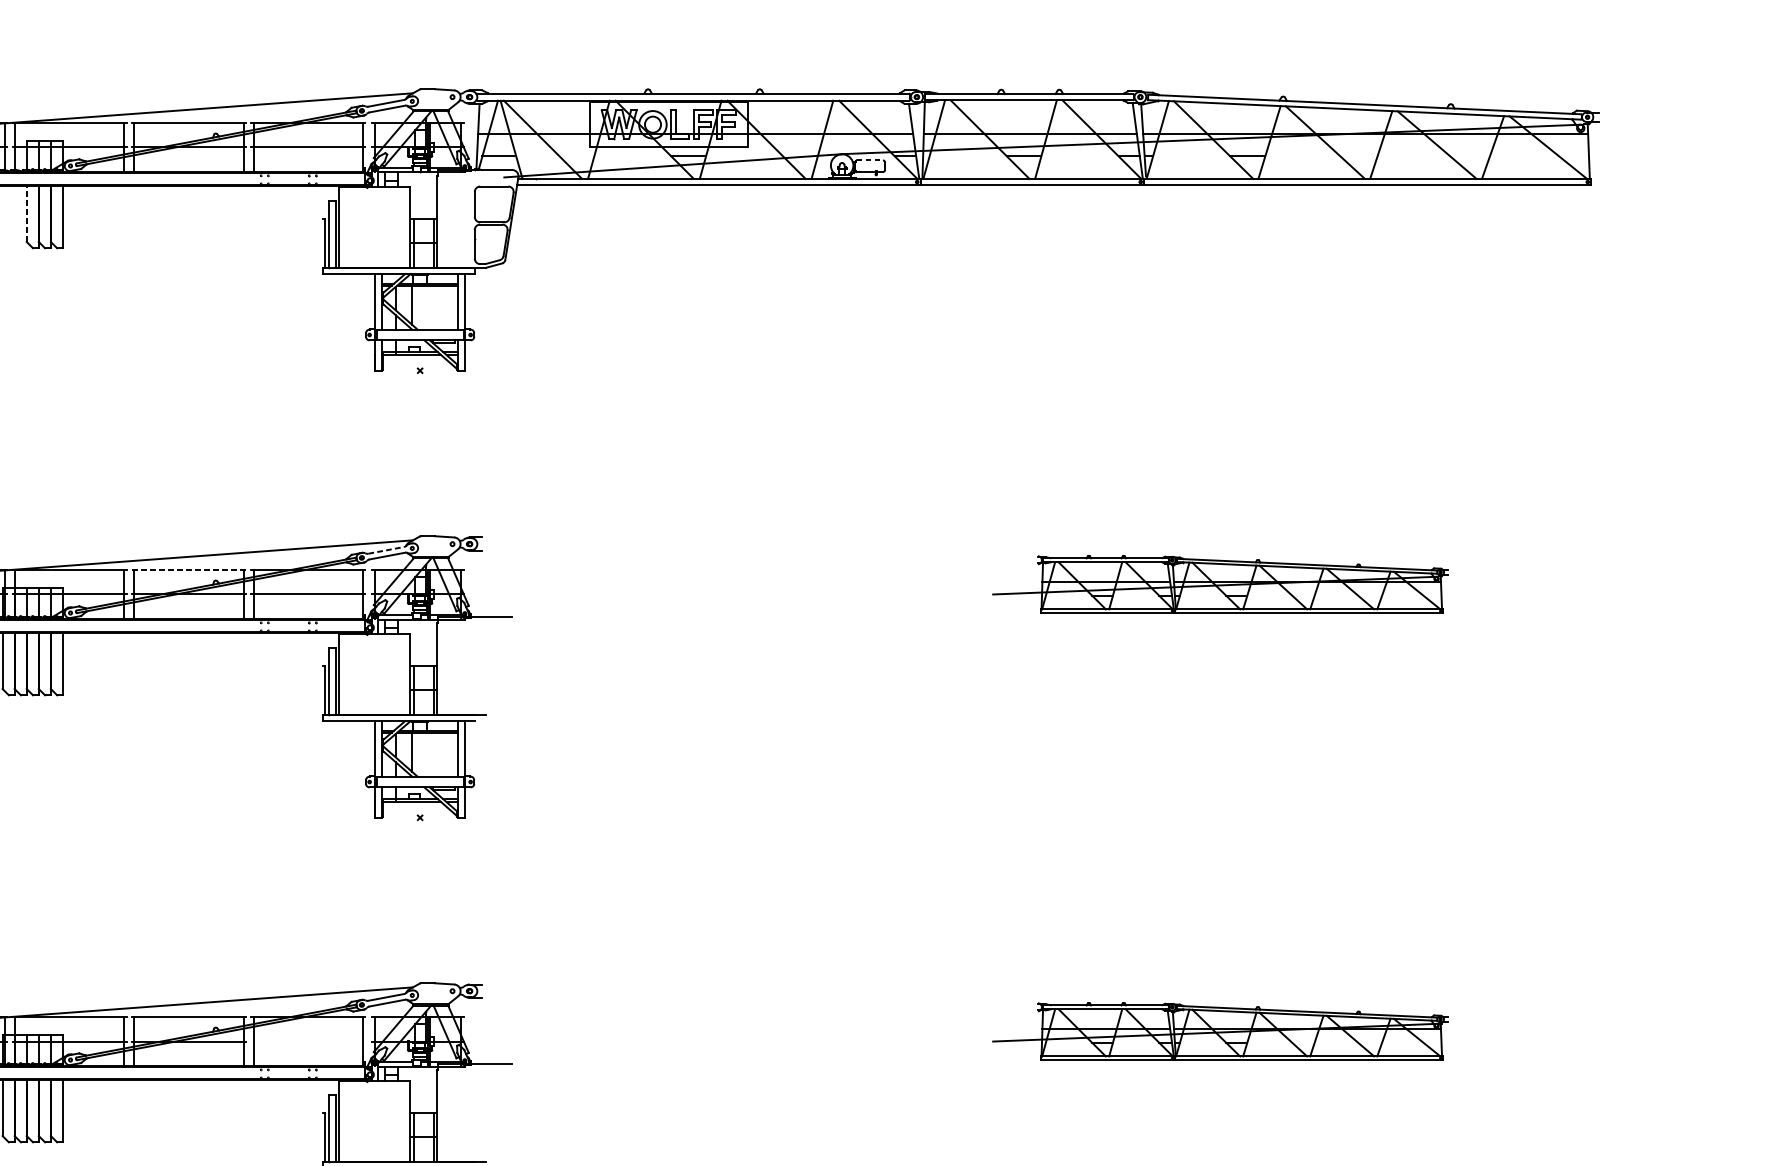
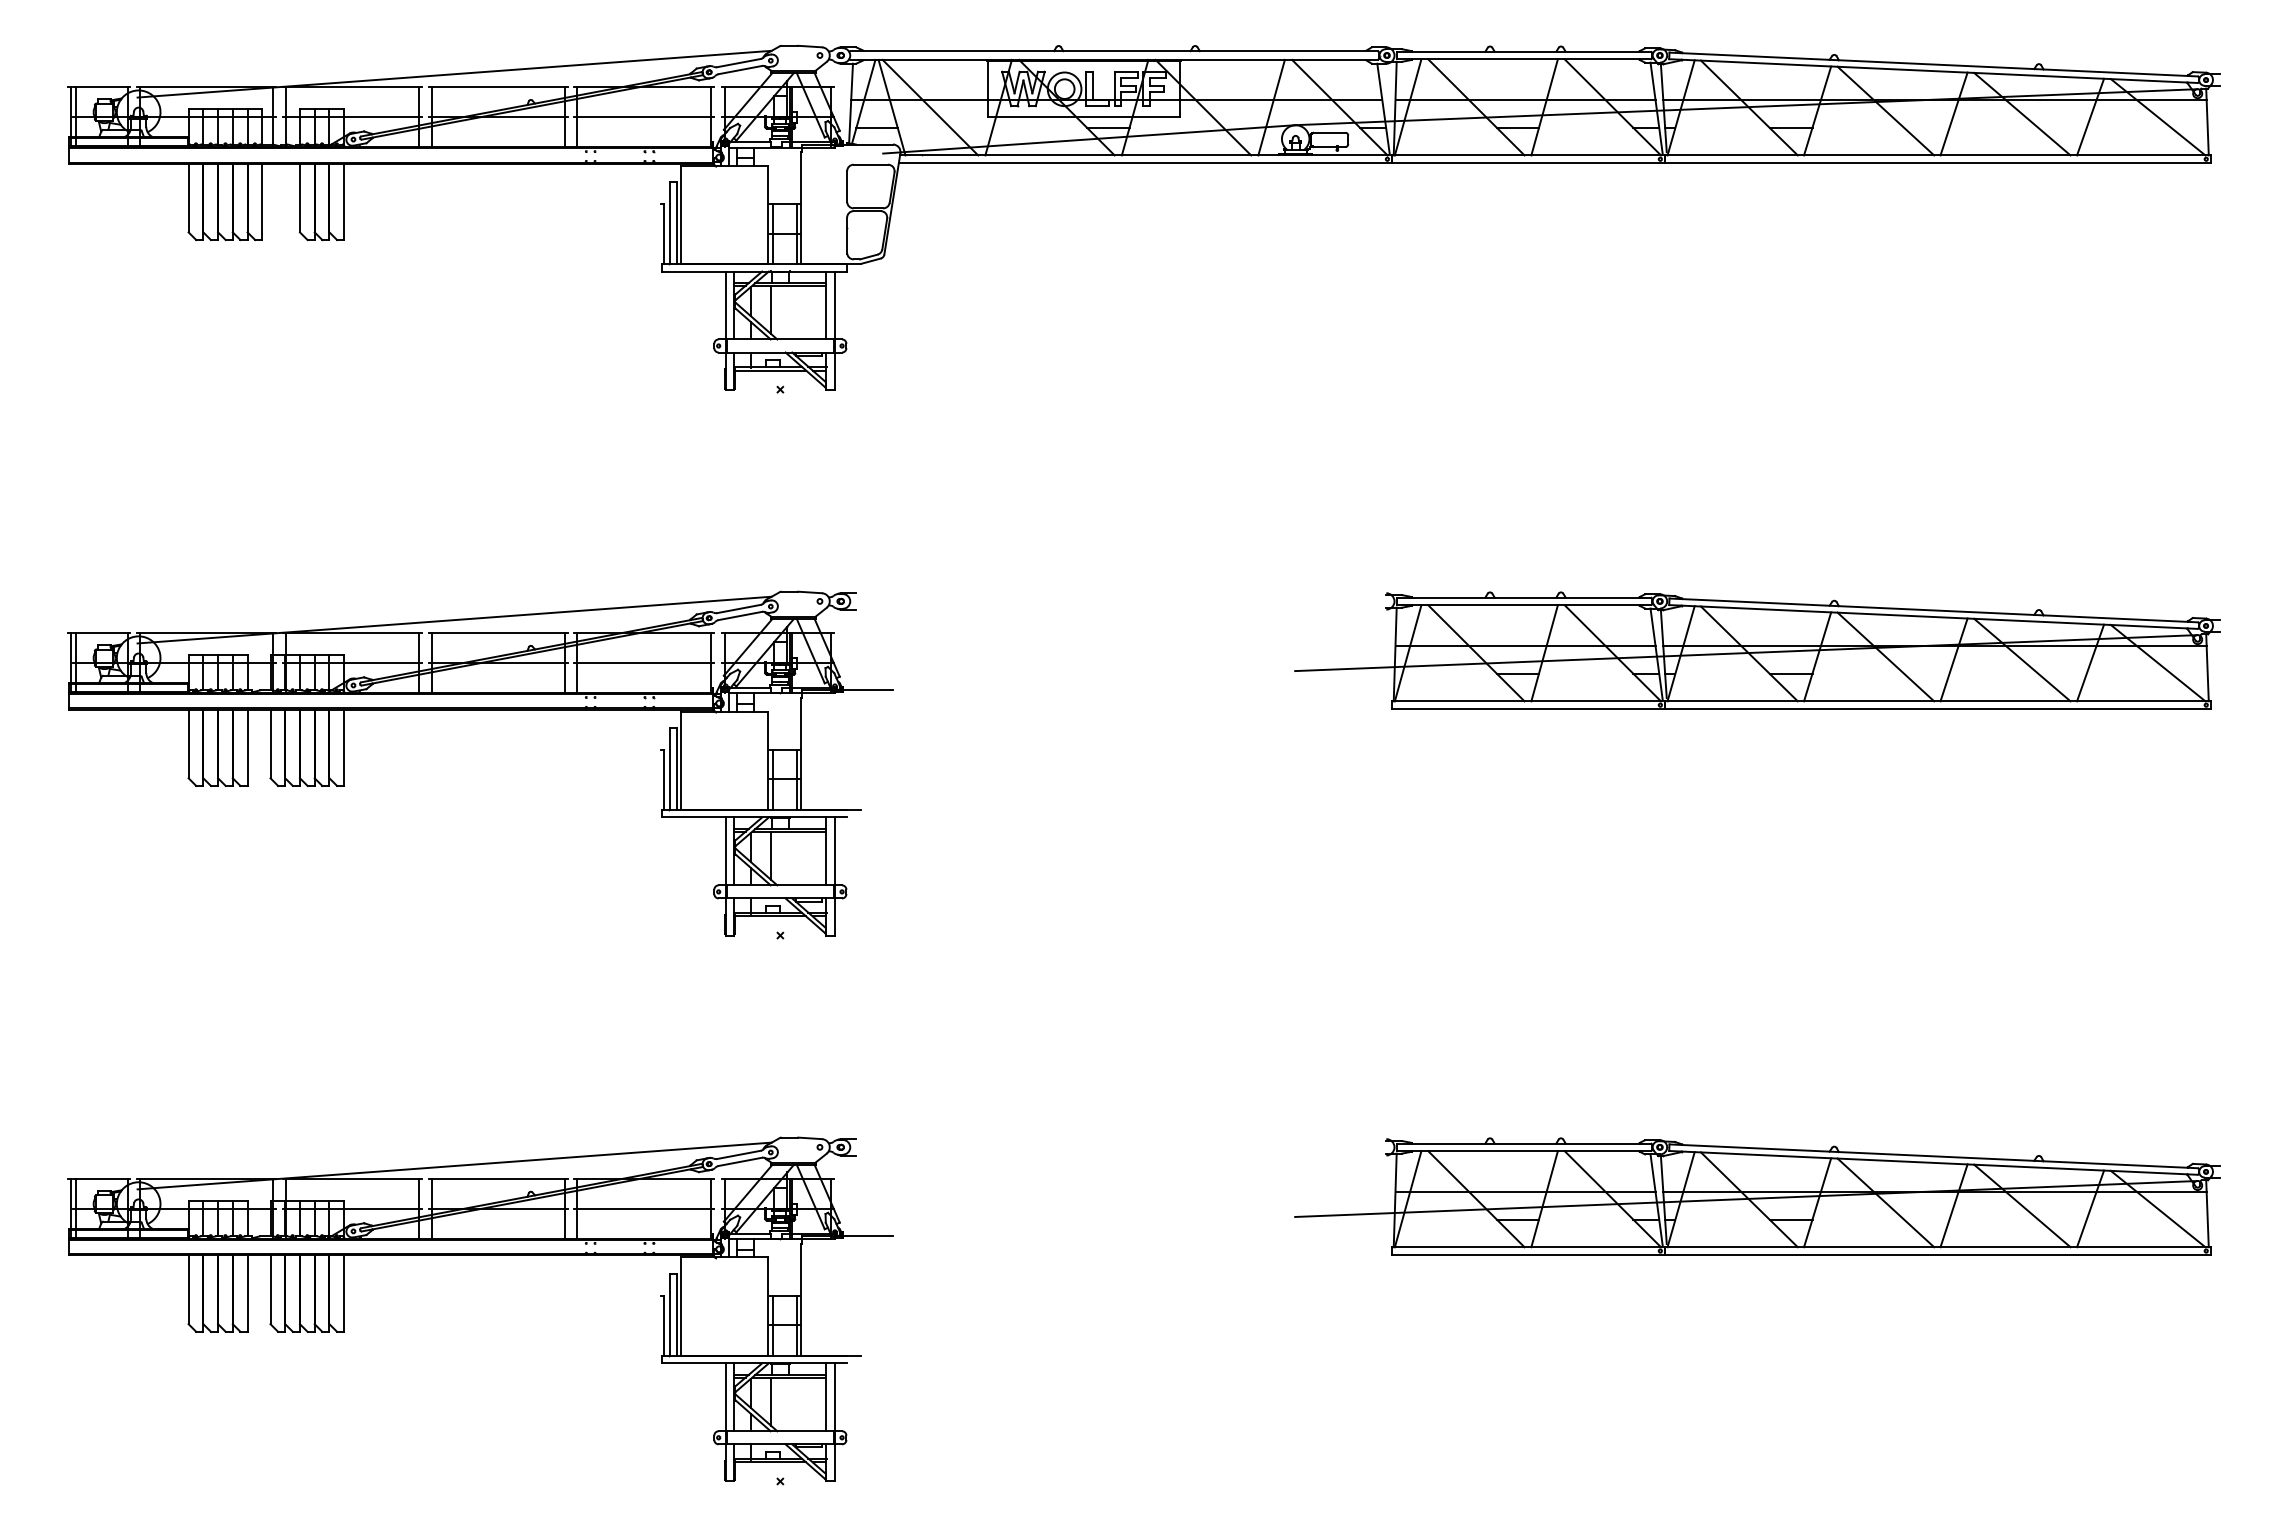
line: (869, 160) -> (1329, 132), dashed -> solid
line: (26, 213) -> (299, 197), dashed -> solid
line: (386, 549) -> (739, 608), dashed -> solid
line: (189, 570) -> (498, 633), dashed -> solid
part: (1220, 584) -> (1757, 650), size x1.67
part: (1220, 1031) -> (1757, 1196), size x1.67
line: (308, 1041) -> (643, 1208), added

